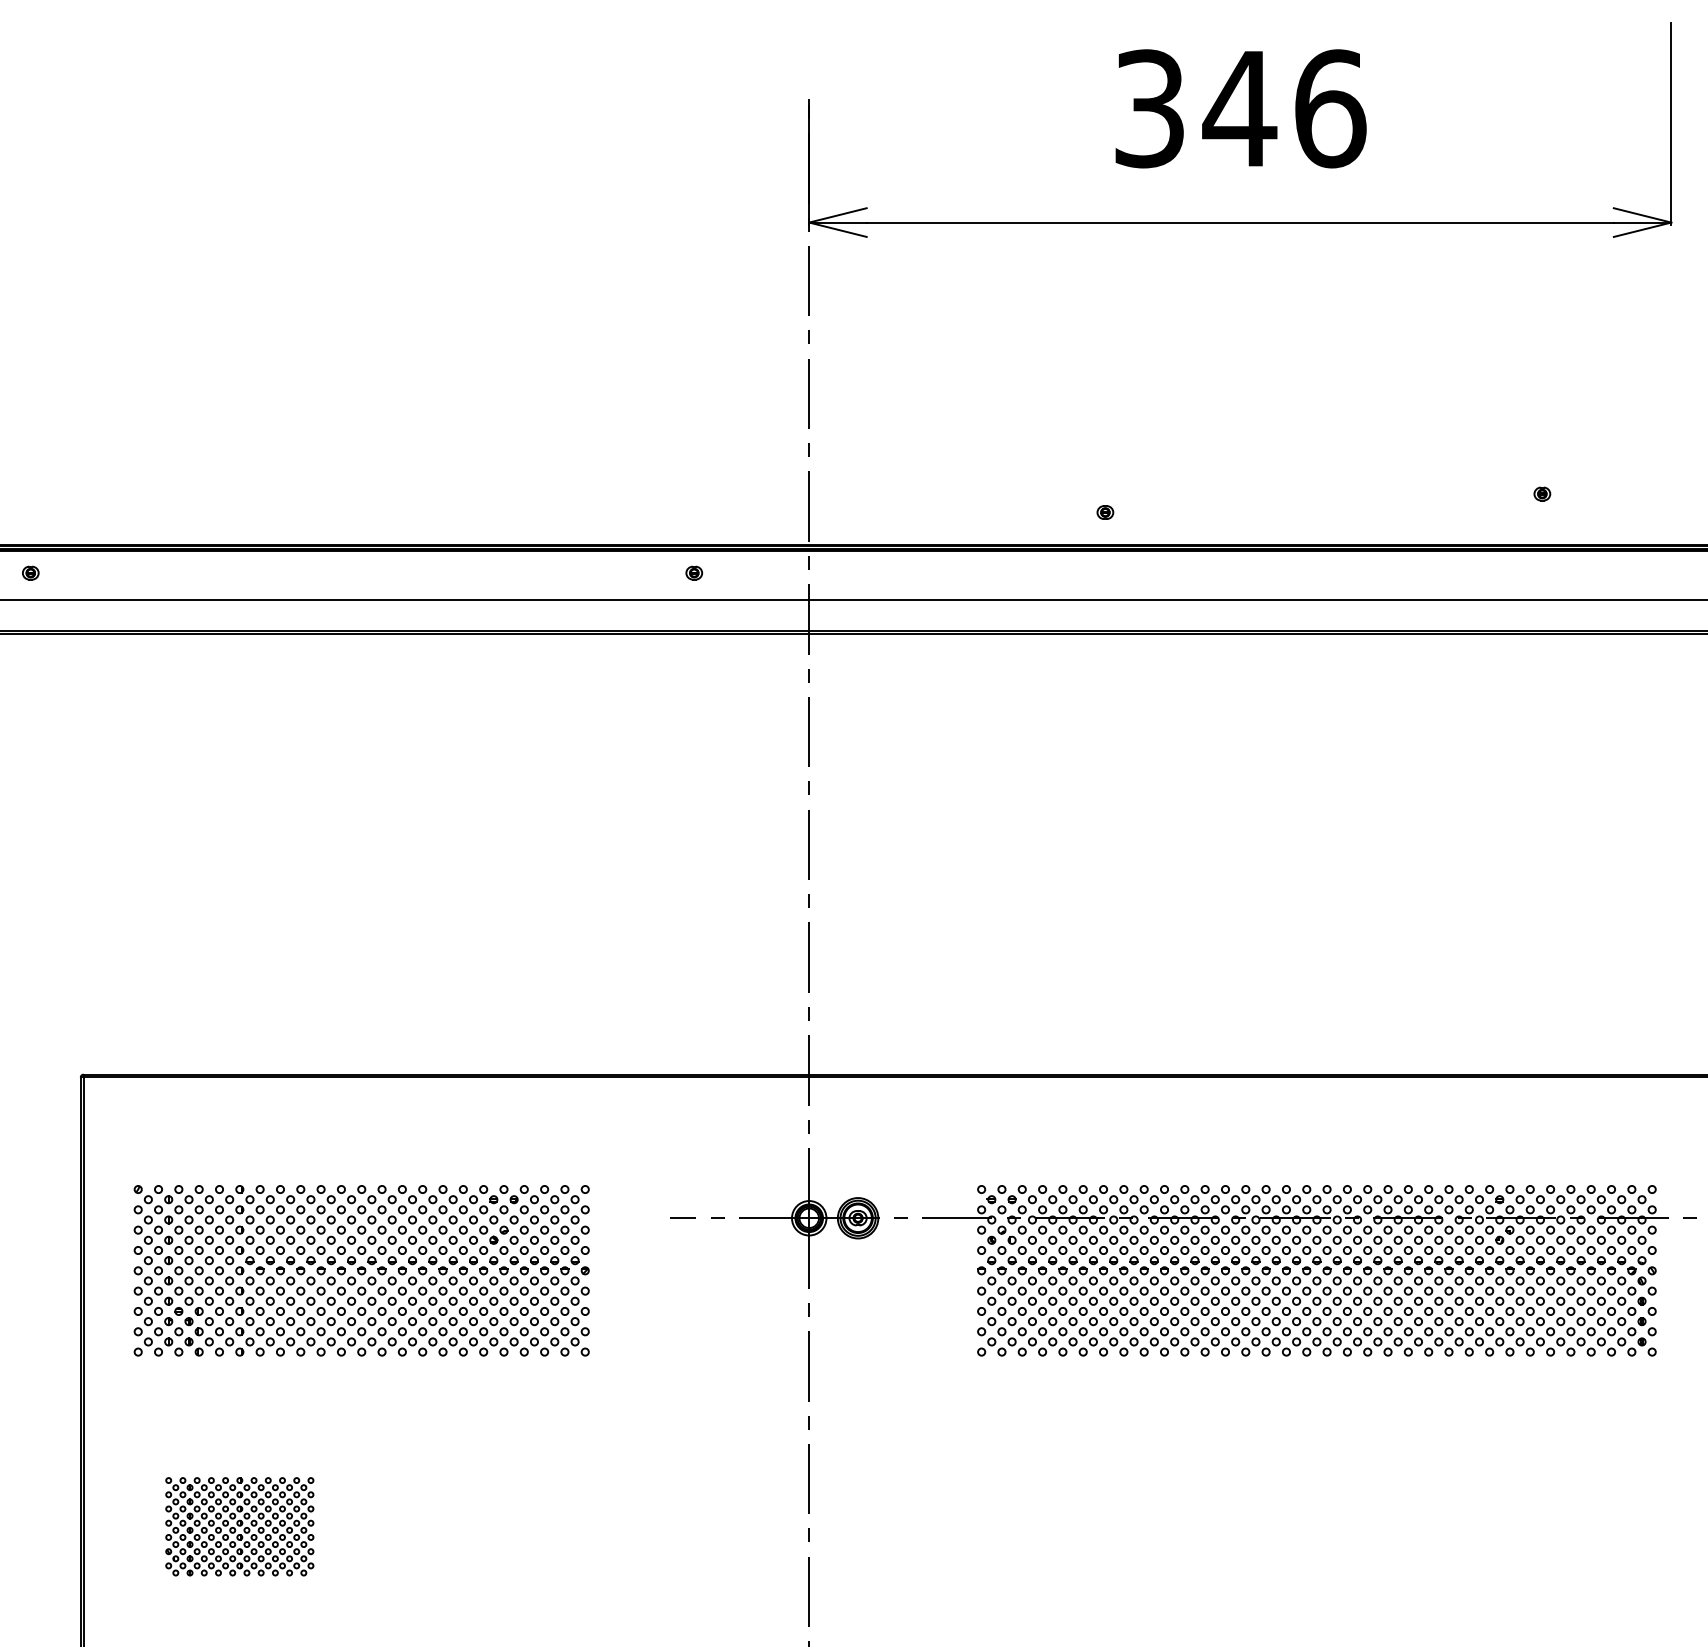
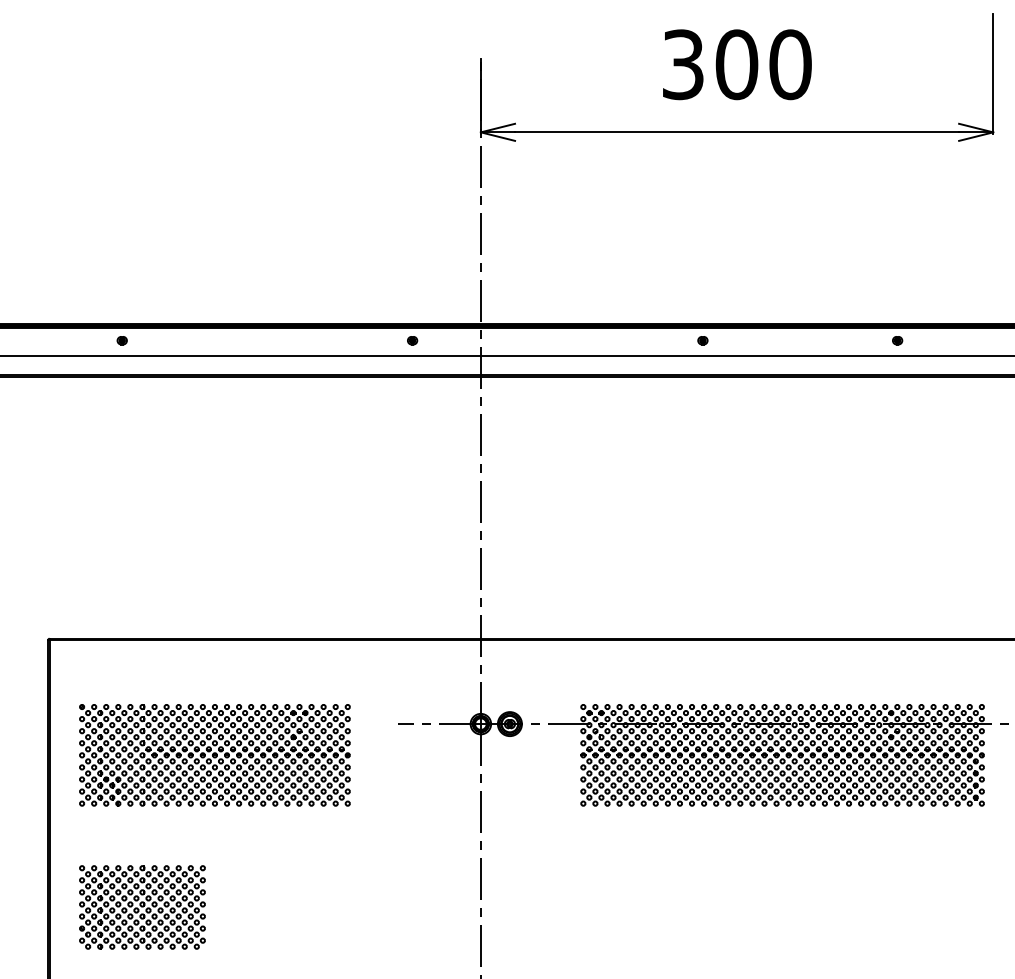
text: (1284, 108) -> (763, 64), 346 -> 300
part: (1542, 493) -> (897, 340), moved
part: (1104, 512) -> (702, 340), moved
part: (29, 572) -> (121, 340), moved
part: (239, 1526) -> (142, 907), size x1.43

